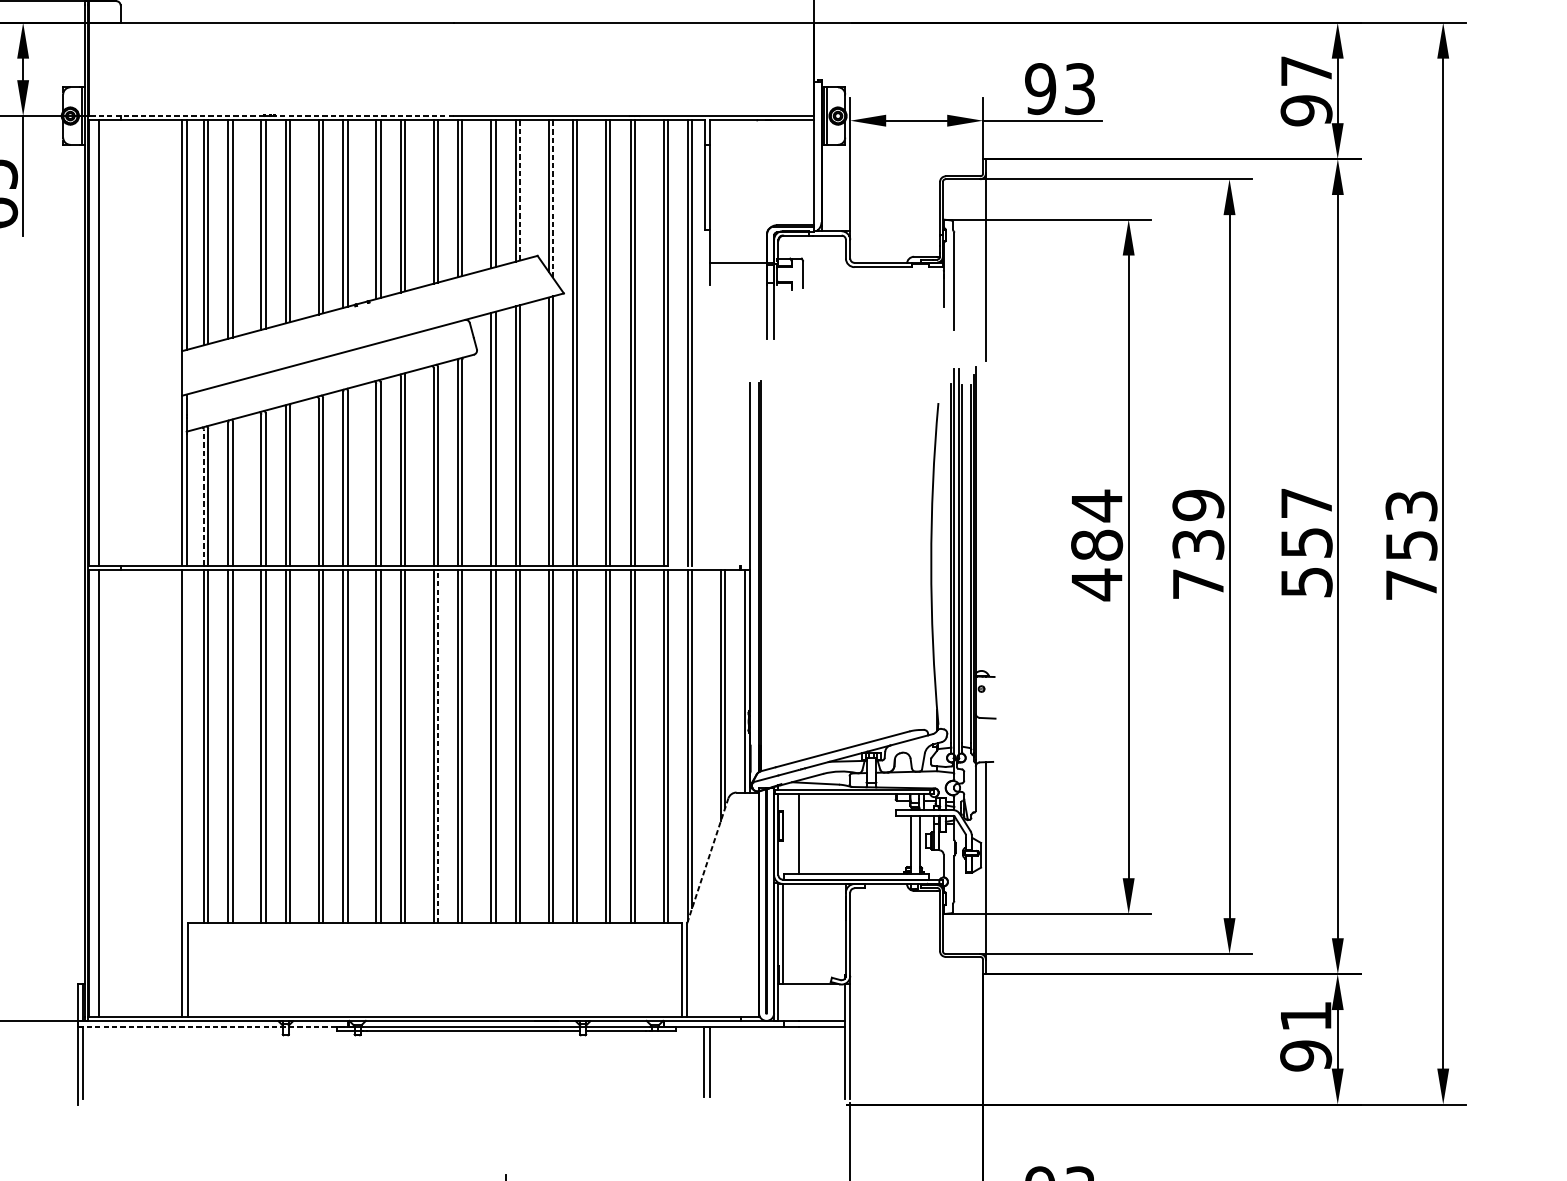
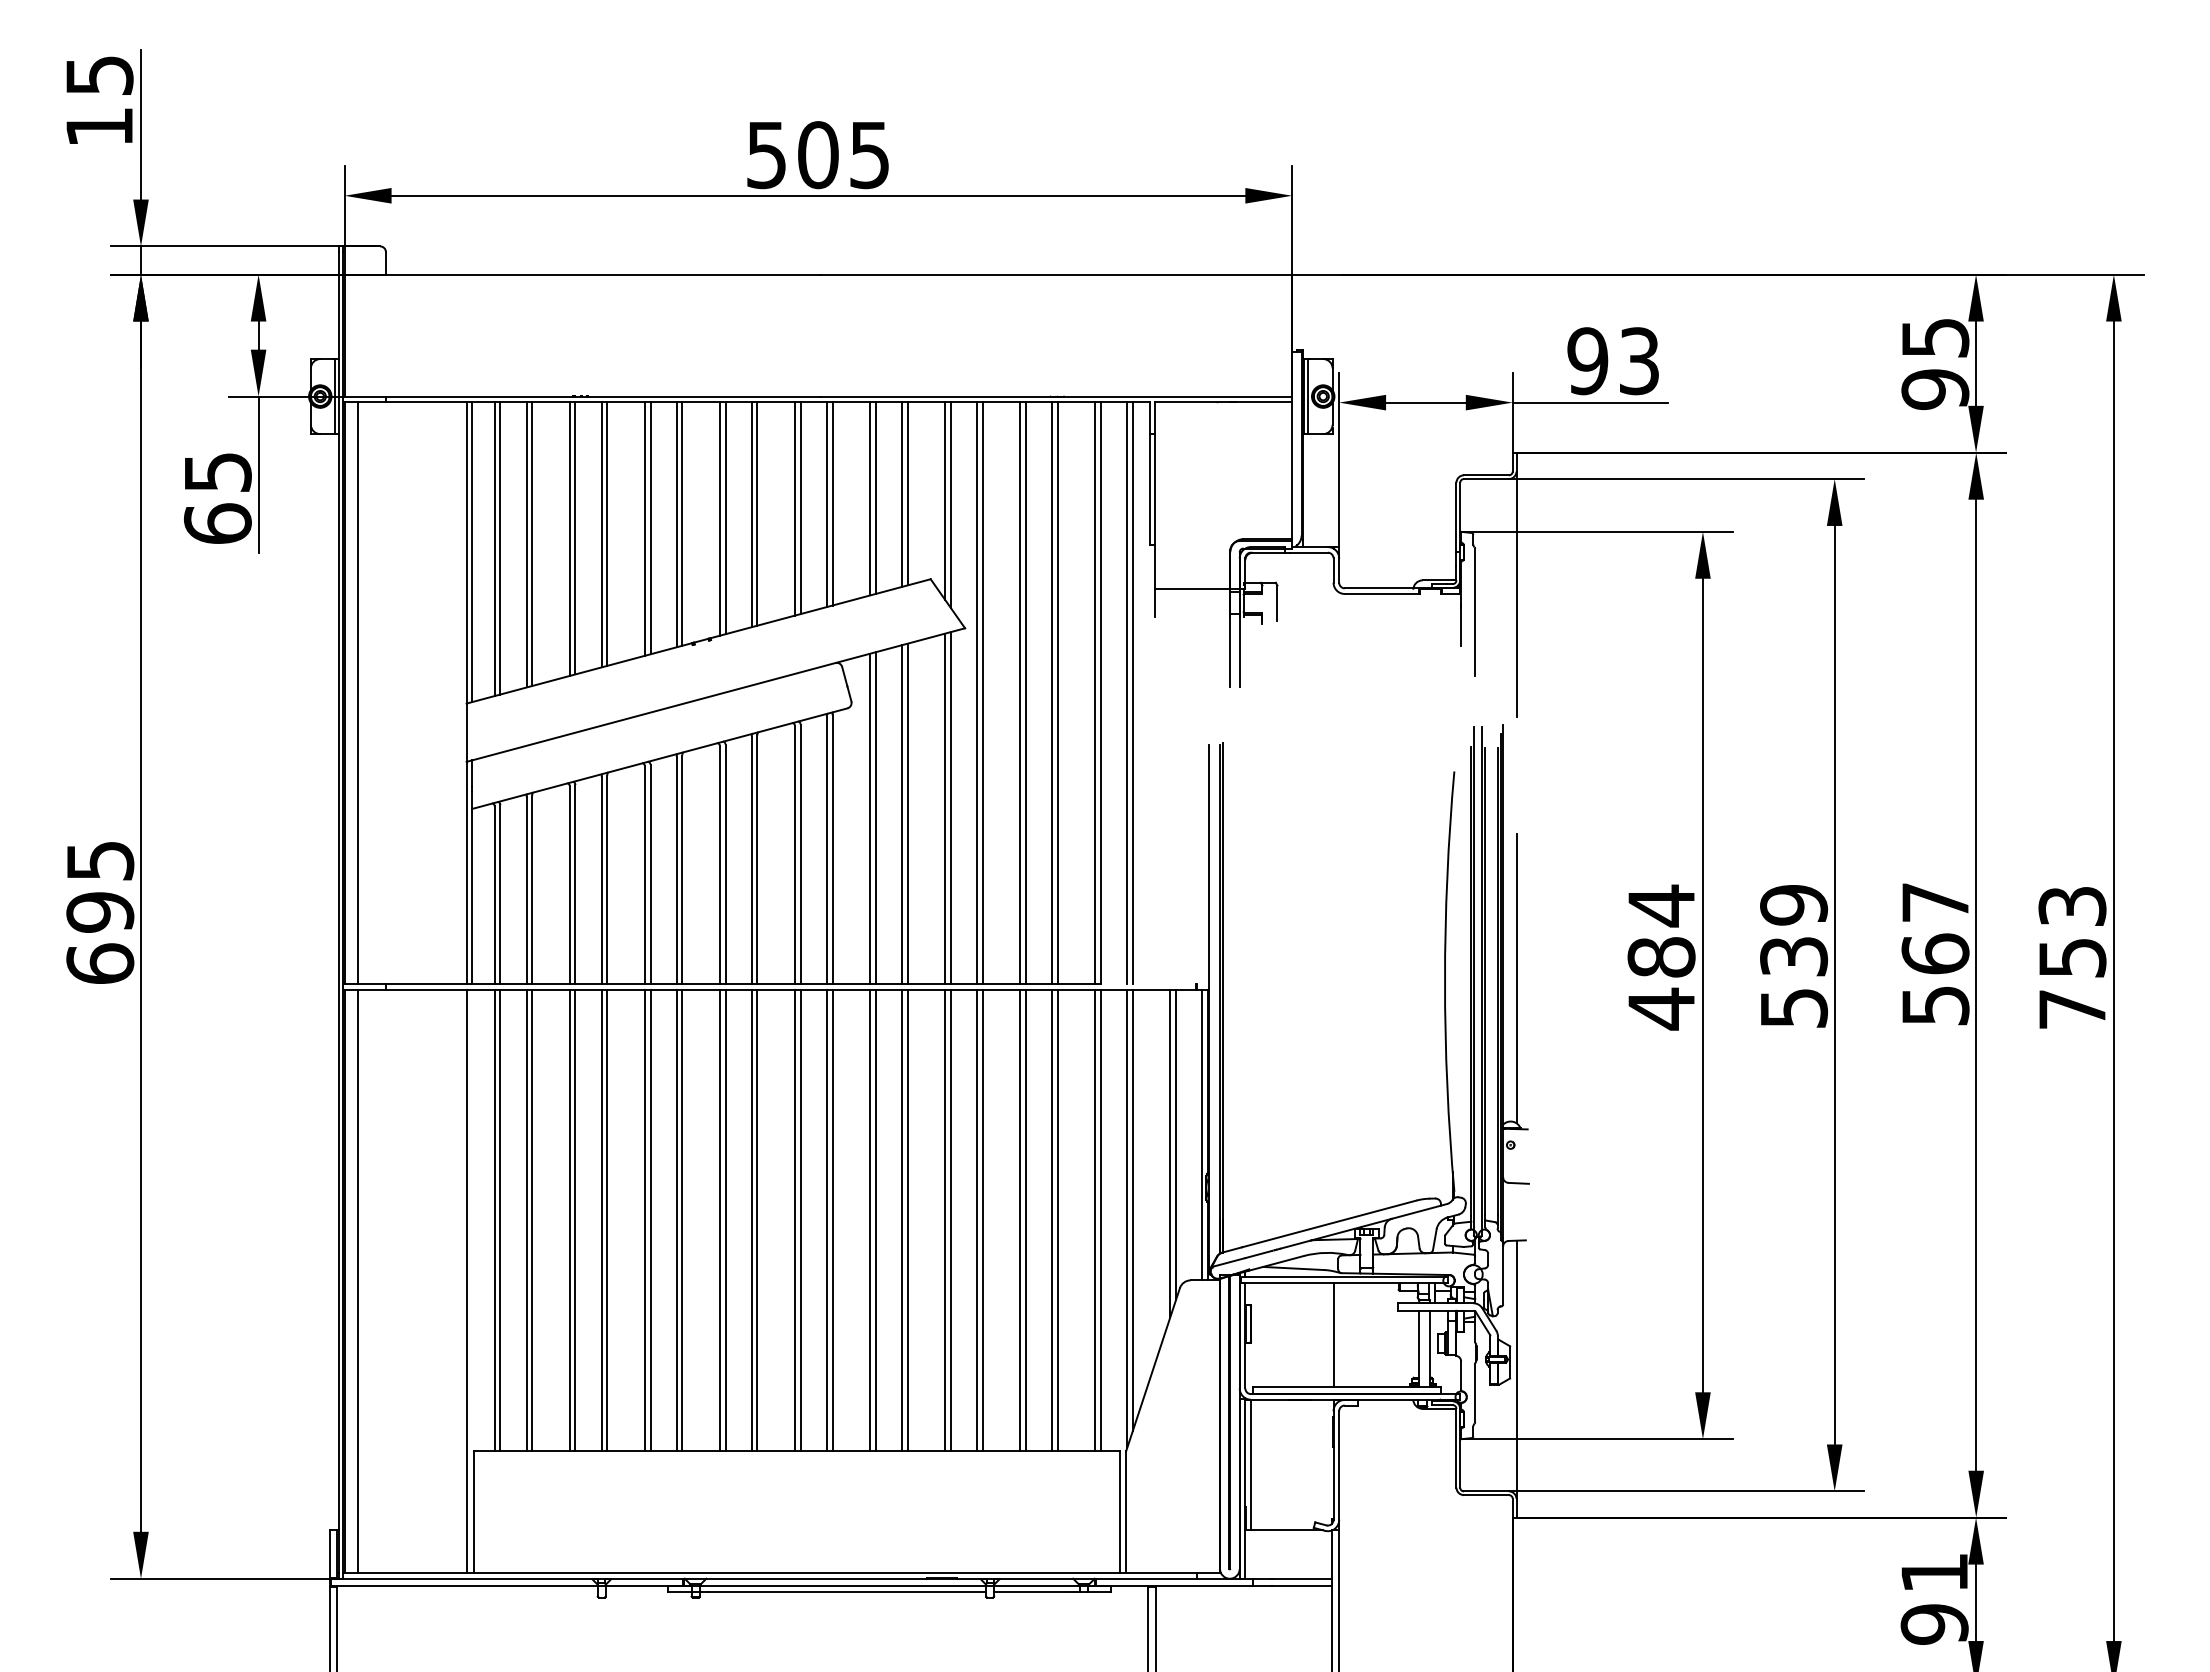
text: (1306, 71) -> (1935, 338), 97 -> 95
line: (176, 116) -> (458, 396), dashed -> solid
line: (364, 116) -> (704, 396), dashed -> solid
line: (519, 190) -> (907, 493), dashed -> solid
line: (552, 199) -> (950, 505), dashed -> solid
line: (203, 497) -> (494, 895), dashed -> solid
text: (1306, 542) -> (1935, 953), 557 -> 567
line: (985, 561) -> (1516, 978), added
text: (1198, 584) -> (1794, 1008), 739 -> 539
line: (437, 746) -> (800, 1220), dashed -> solid
line: (799, 833) -> (1333, 1334), moved
line: (708, 860) -> (1153, 1369), dashed -> solid
line: (213, 1026) -> (507, 1586), dashed -> solid

